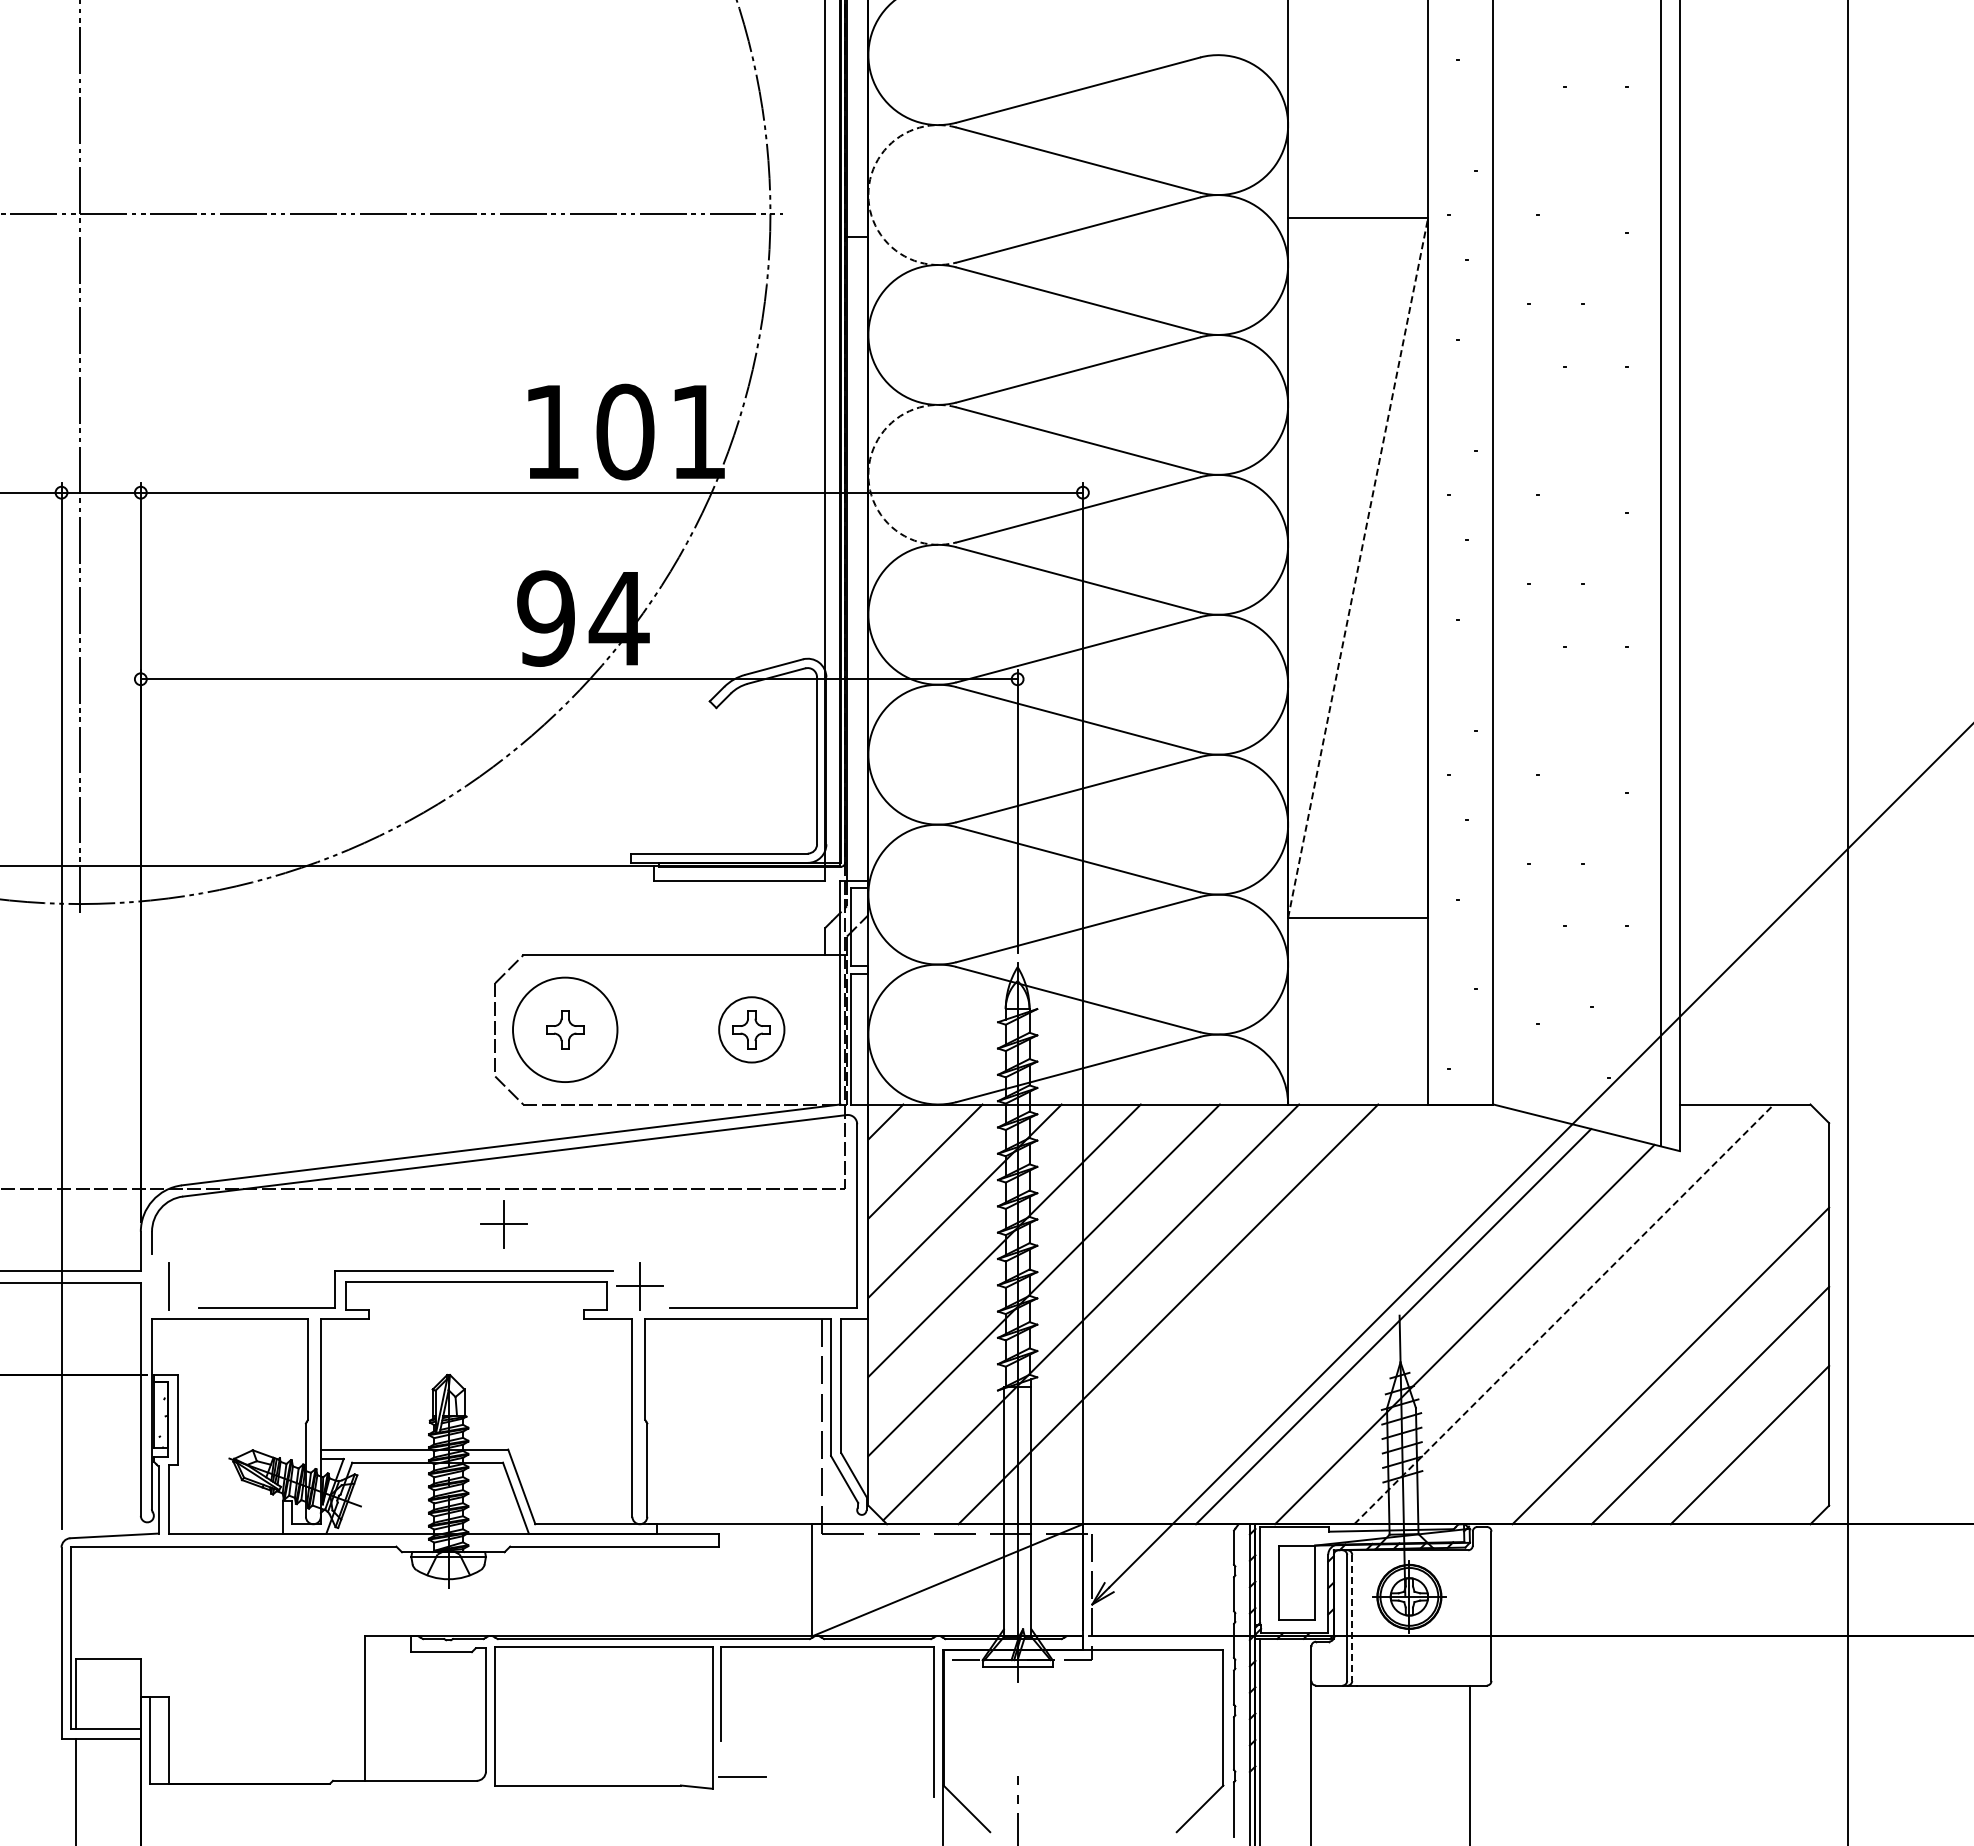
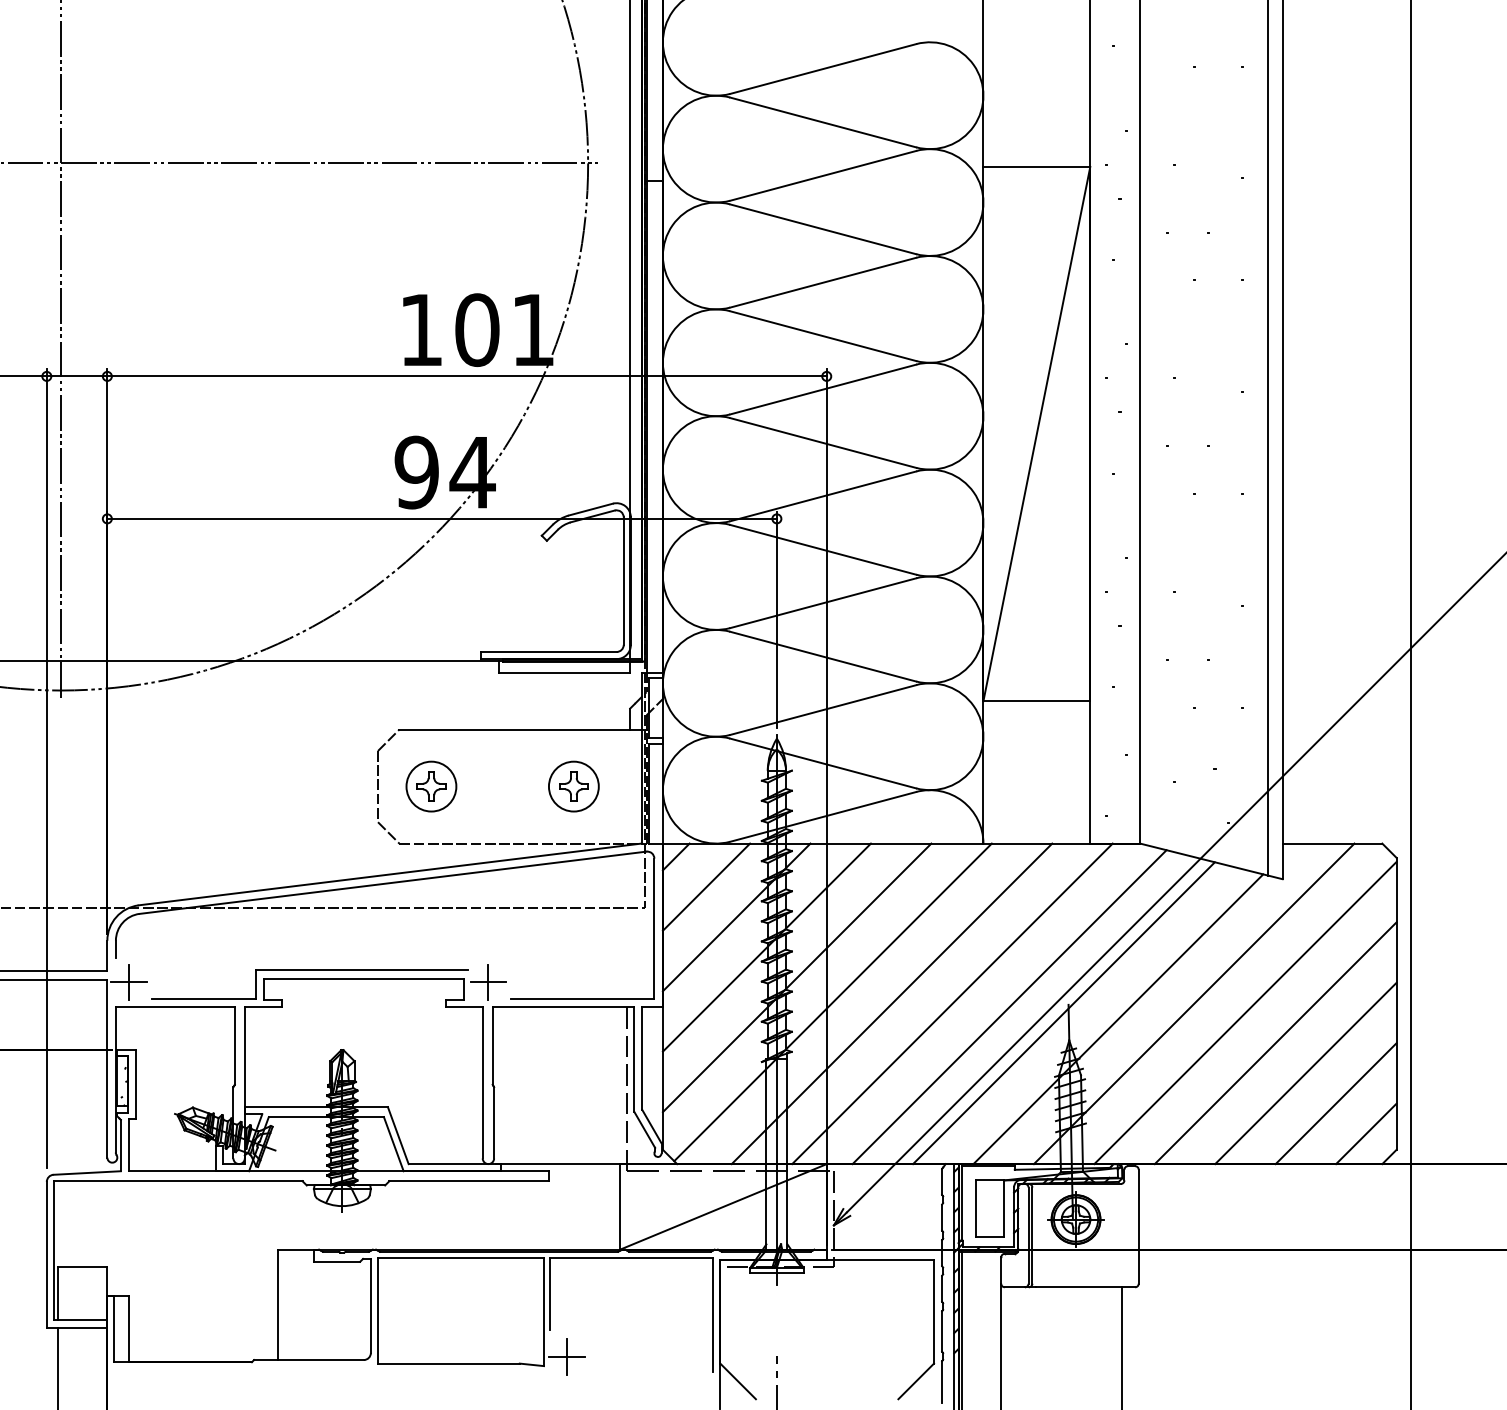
arc: (868, 195) -> (663, 149), dashed -> solid
arc: (868, 474) -> (663, 362), dashed -> solid
line: (1358, 568) -> (1037, 434), dashed -> solid
circle: (564, 1029) -> (430, 786), size x0.62
part: (503, 1224) -> (384, 935), removed
line: (168, 1286) -> (128, 982), added
line: (1247, 1314) -> (952, 1003), added
line: (1564, 1314) -> (1194, 1003), dashed -> solid
line: (1321, 1318) -> (1008, 1007), added
line: (1631, 1326) -> (1245, 1013), added
line: (1789, 1484) -> (1366, 1133), added
line: (1352, 1617) -> (1032, 1235), dashed -> solid
line: (742, 1776) -> (566, 1356), added

